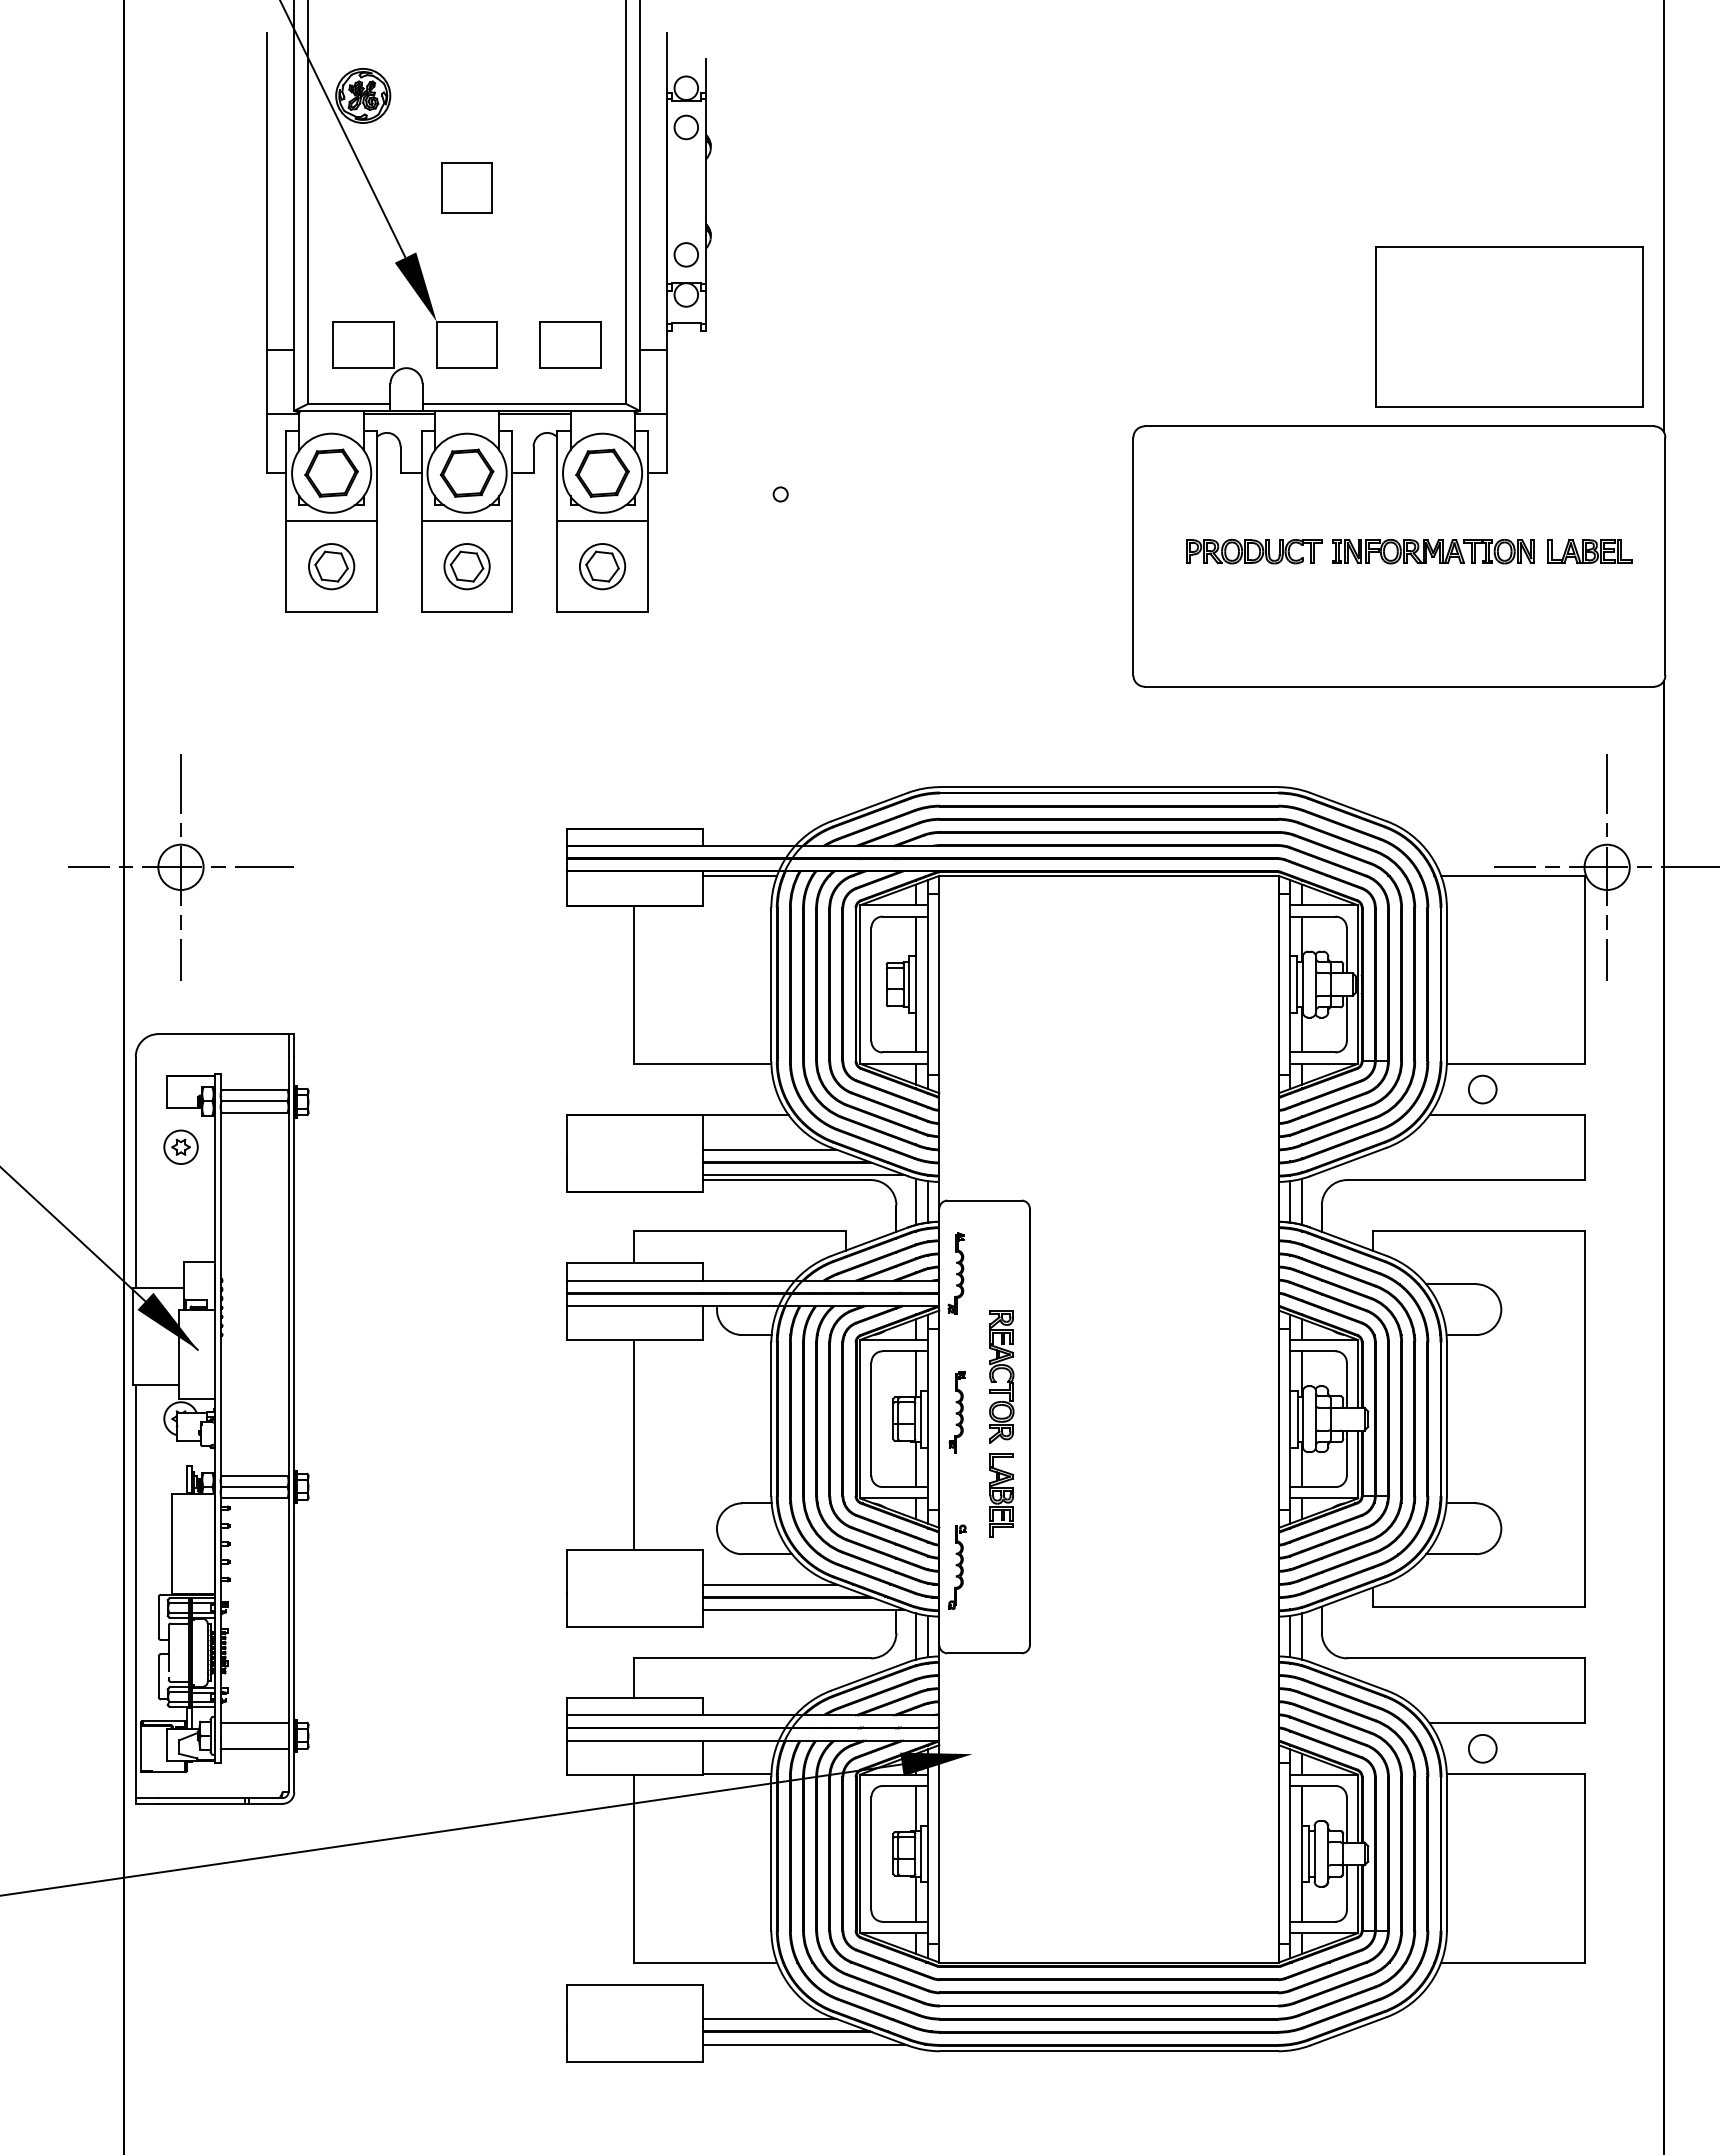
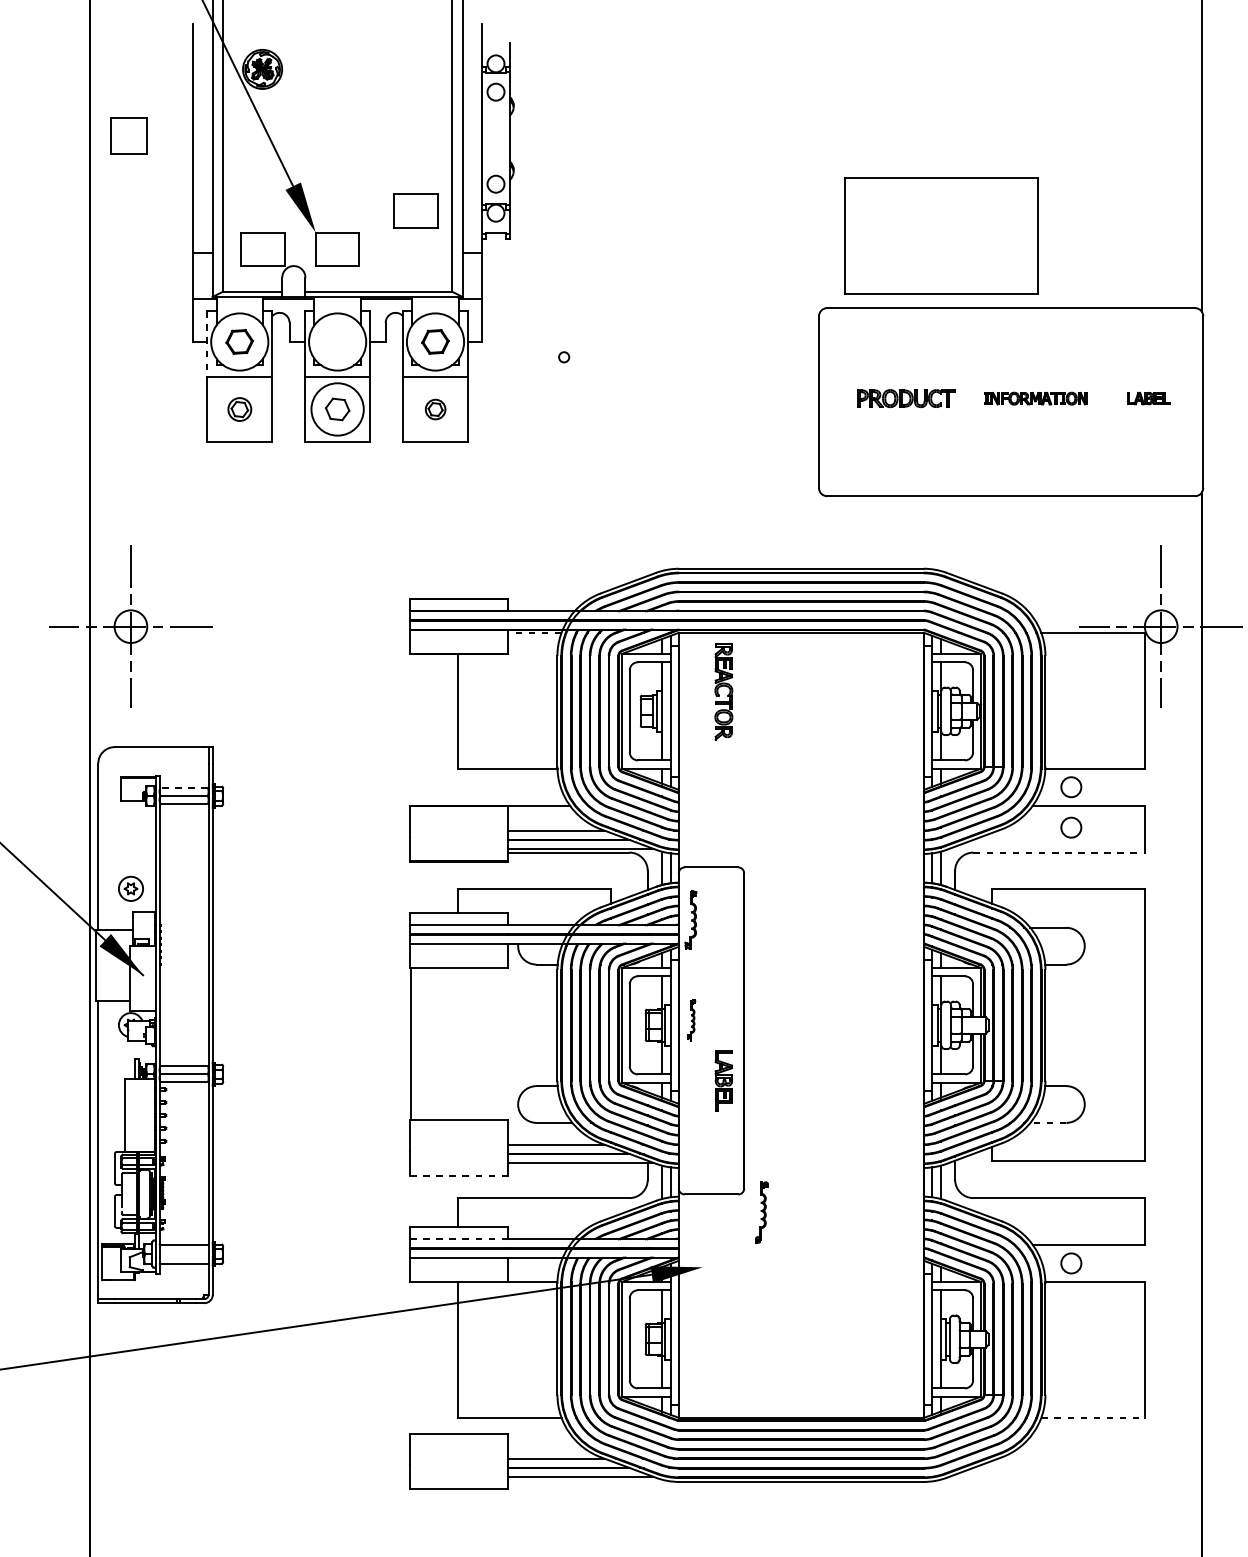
part: (466, 187) -> (128, 135), moved
part: (1509, 326) -> (941, 235), moved
part: (570, 344) -> (415, 210), moved
part: (331, 472) -> (239, 341), size x0.7
part: (467, 472) -> (337, 341), removed
part: (602, 472) -> (435, 341), size x0.7
line: (286, 476) -> (207, 344), solid -> dashed
part: (1433, 551) -> (1035, 398), size x0.7
part: (1589, 551) -> (1148, 398), size x0.7
part: (331, 566) -> (239, 409), size x0.7
circle: (466, 566) -> (337, 409), size x1.6
part: (602, 566) -> (435, 409), size x0.6
line: (740, 875) -> (535, 632), solid -> dashed
line: (254, 1090) -> (184, 787), solid -> dashed
circle: (1482, 1145) -> (1071, 827), added
part: (180, 1146) -> (130, 888), moved
line: (1465, 1180) -> (1058, 852), solid -> dashed
part: (1001, 1369) -> (723, 686), moved
part: (956, 1412) -> (691, 1020), size x0.7
line: (633, 1445) -> (410, 1044), moved
line: (1451, 1554) -> (1048, 1123), solid -> dashed
part: (957, 1566) -> (761, 1211), moved
line: (635, 1627) -> (459, 1175), solid -> dashed
line: (635, 1715) -> (459, 1239), solid -> dashed
line: (1512, 1962) -> (1092, 1417), solid -> dashed

